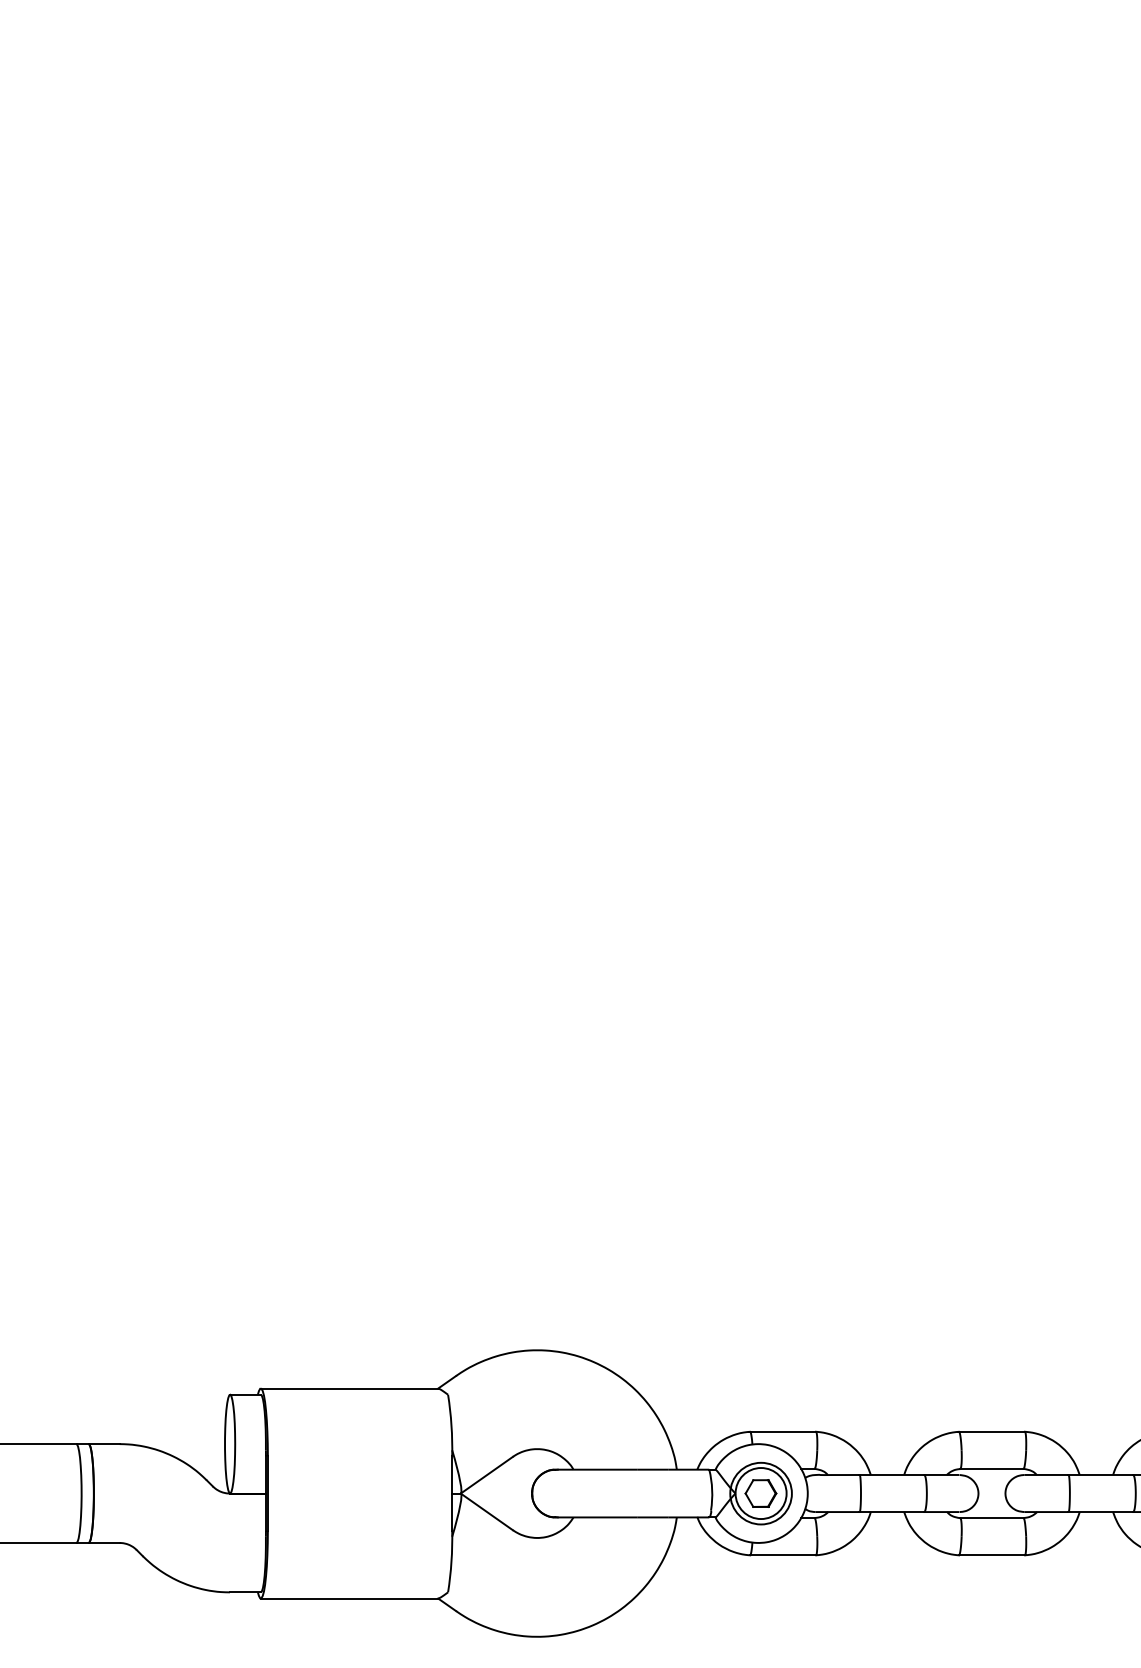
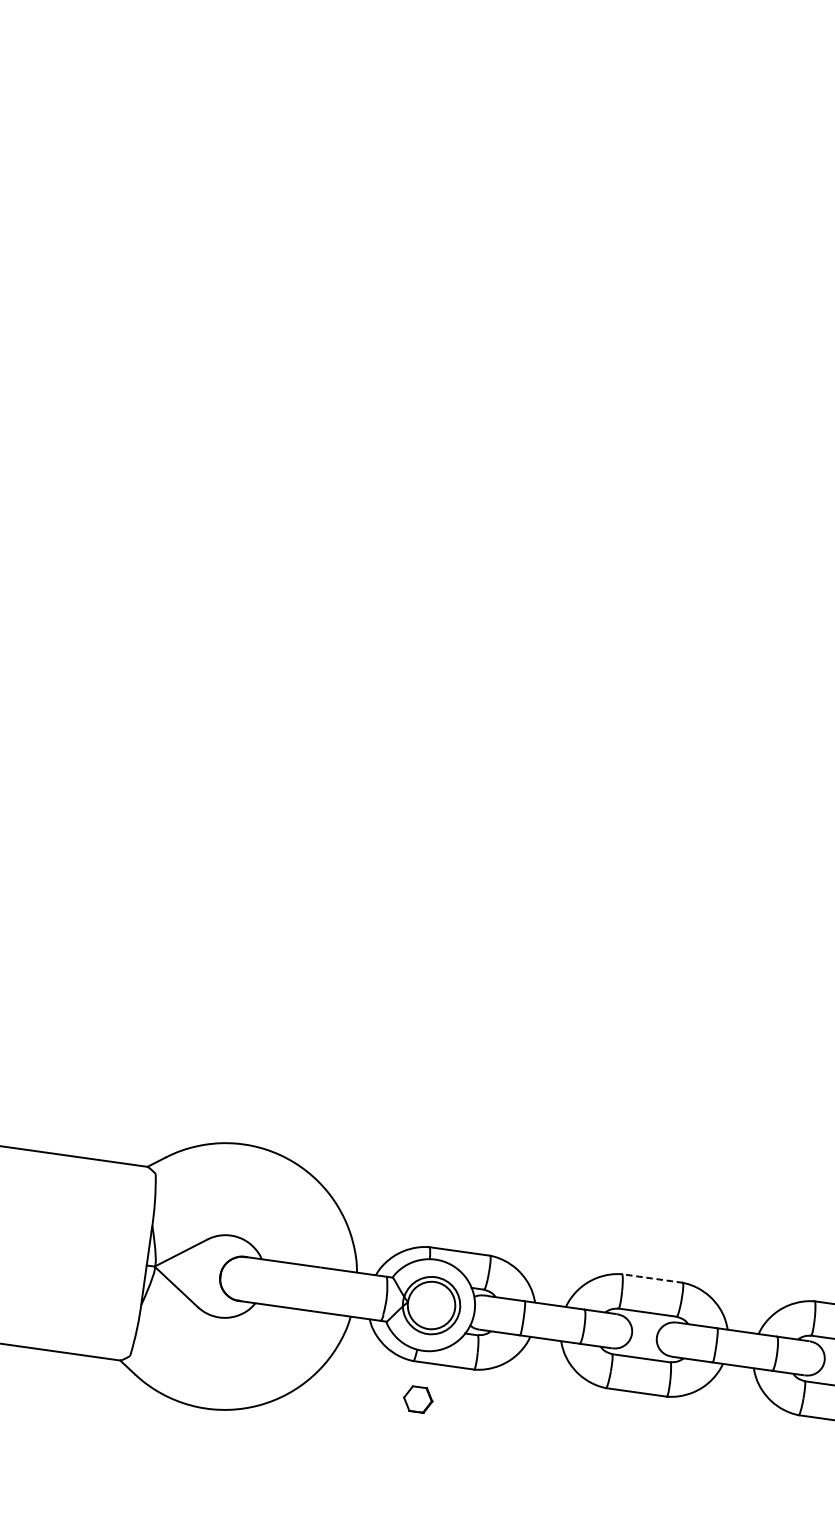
line: (991, 1431) -> (652, 1278), solid -> dashed
part: (760, 1493) -> (417, 1399), moved

